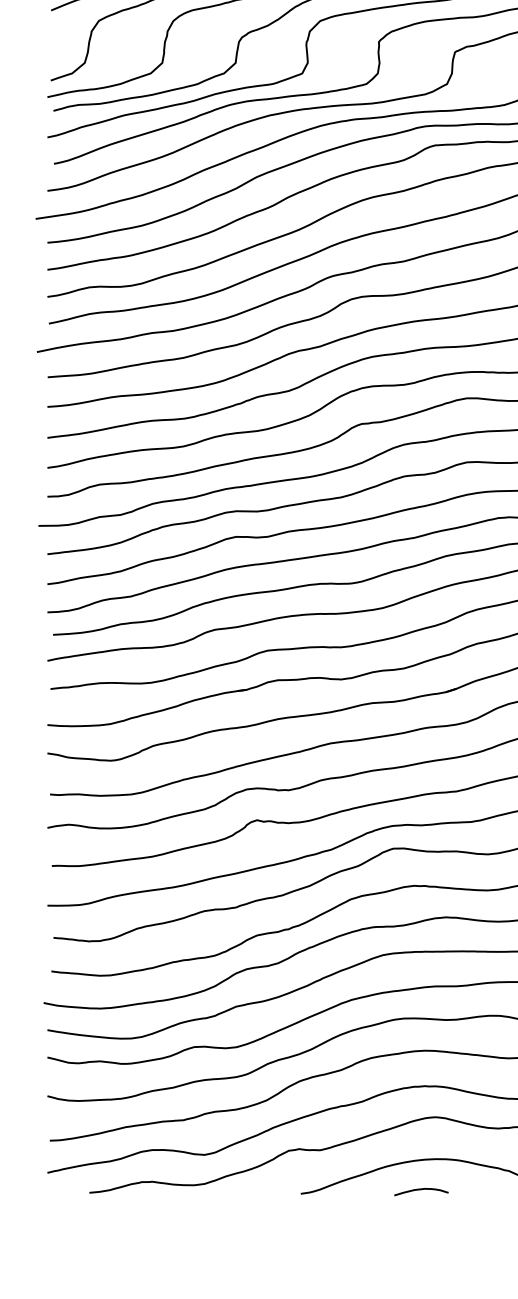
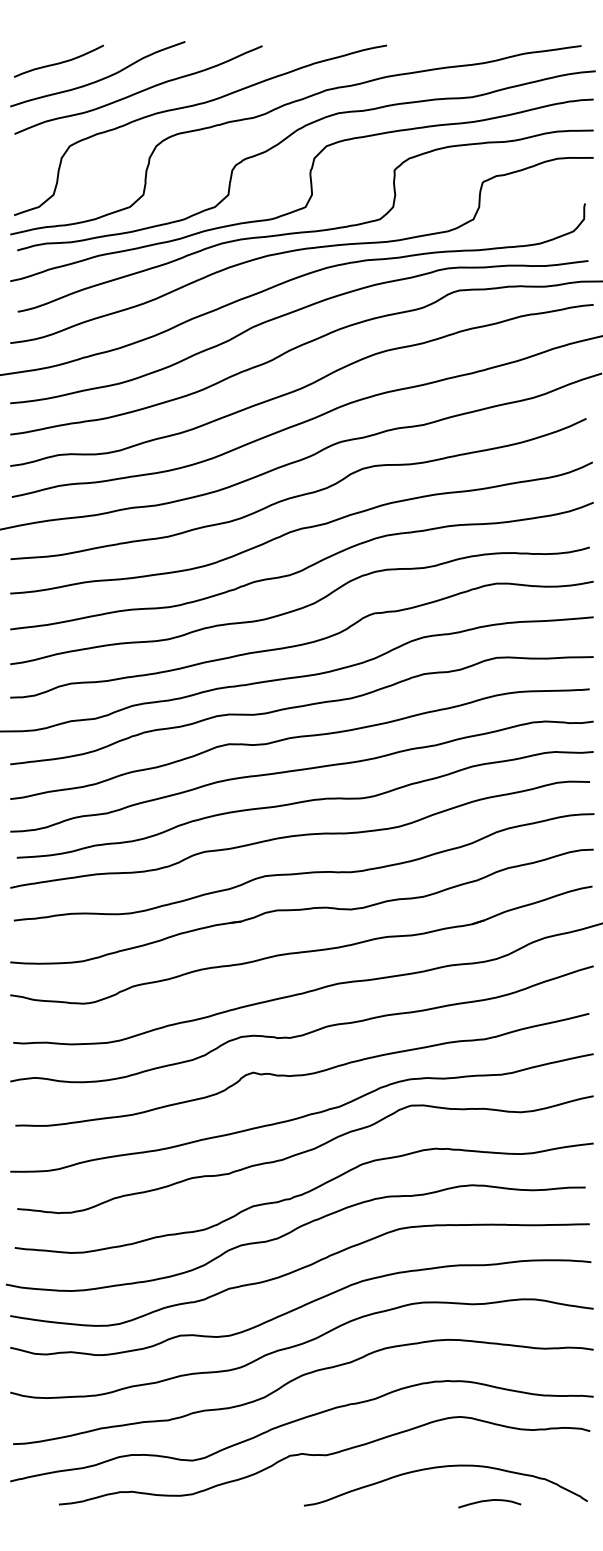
curve: (421, 1190) -> (489, 1501), moved

